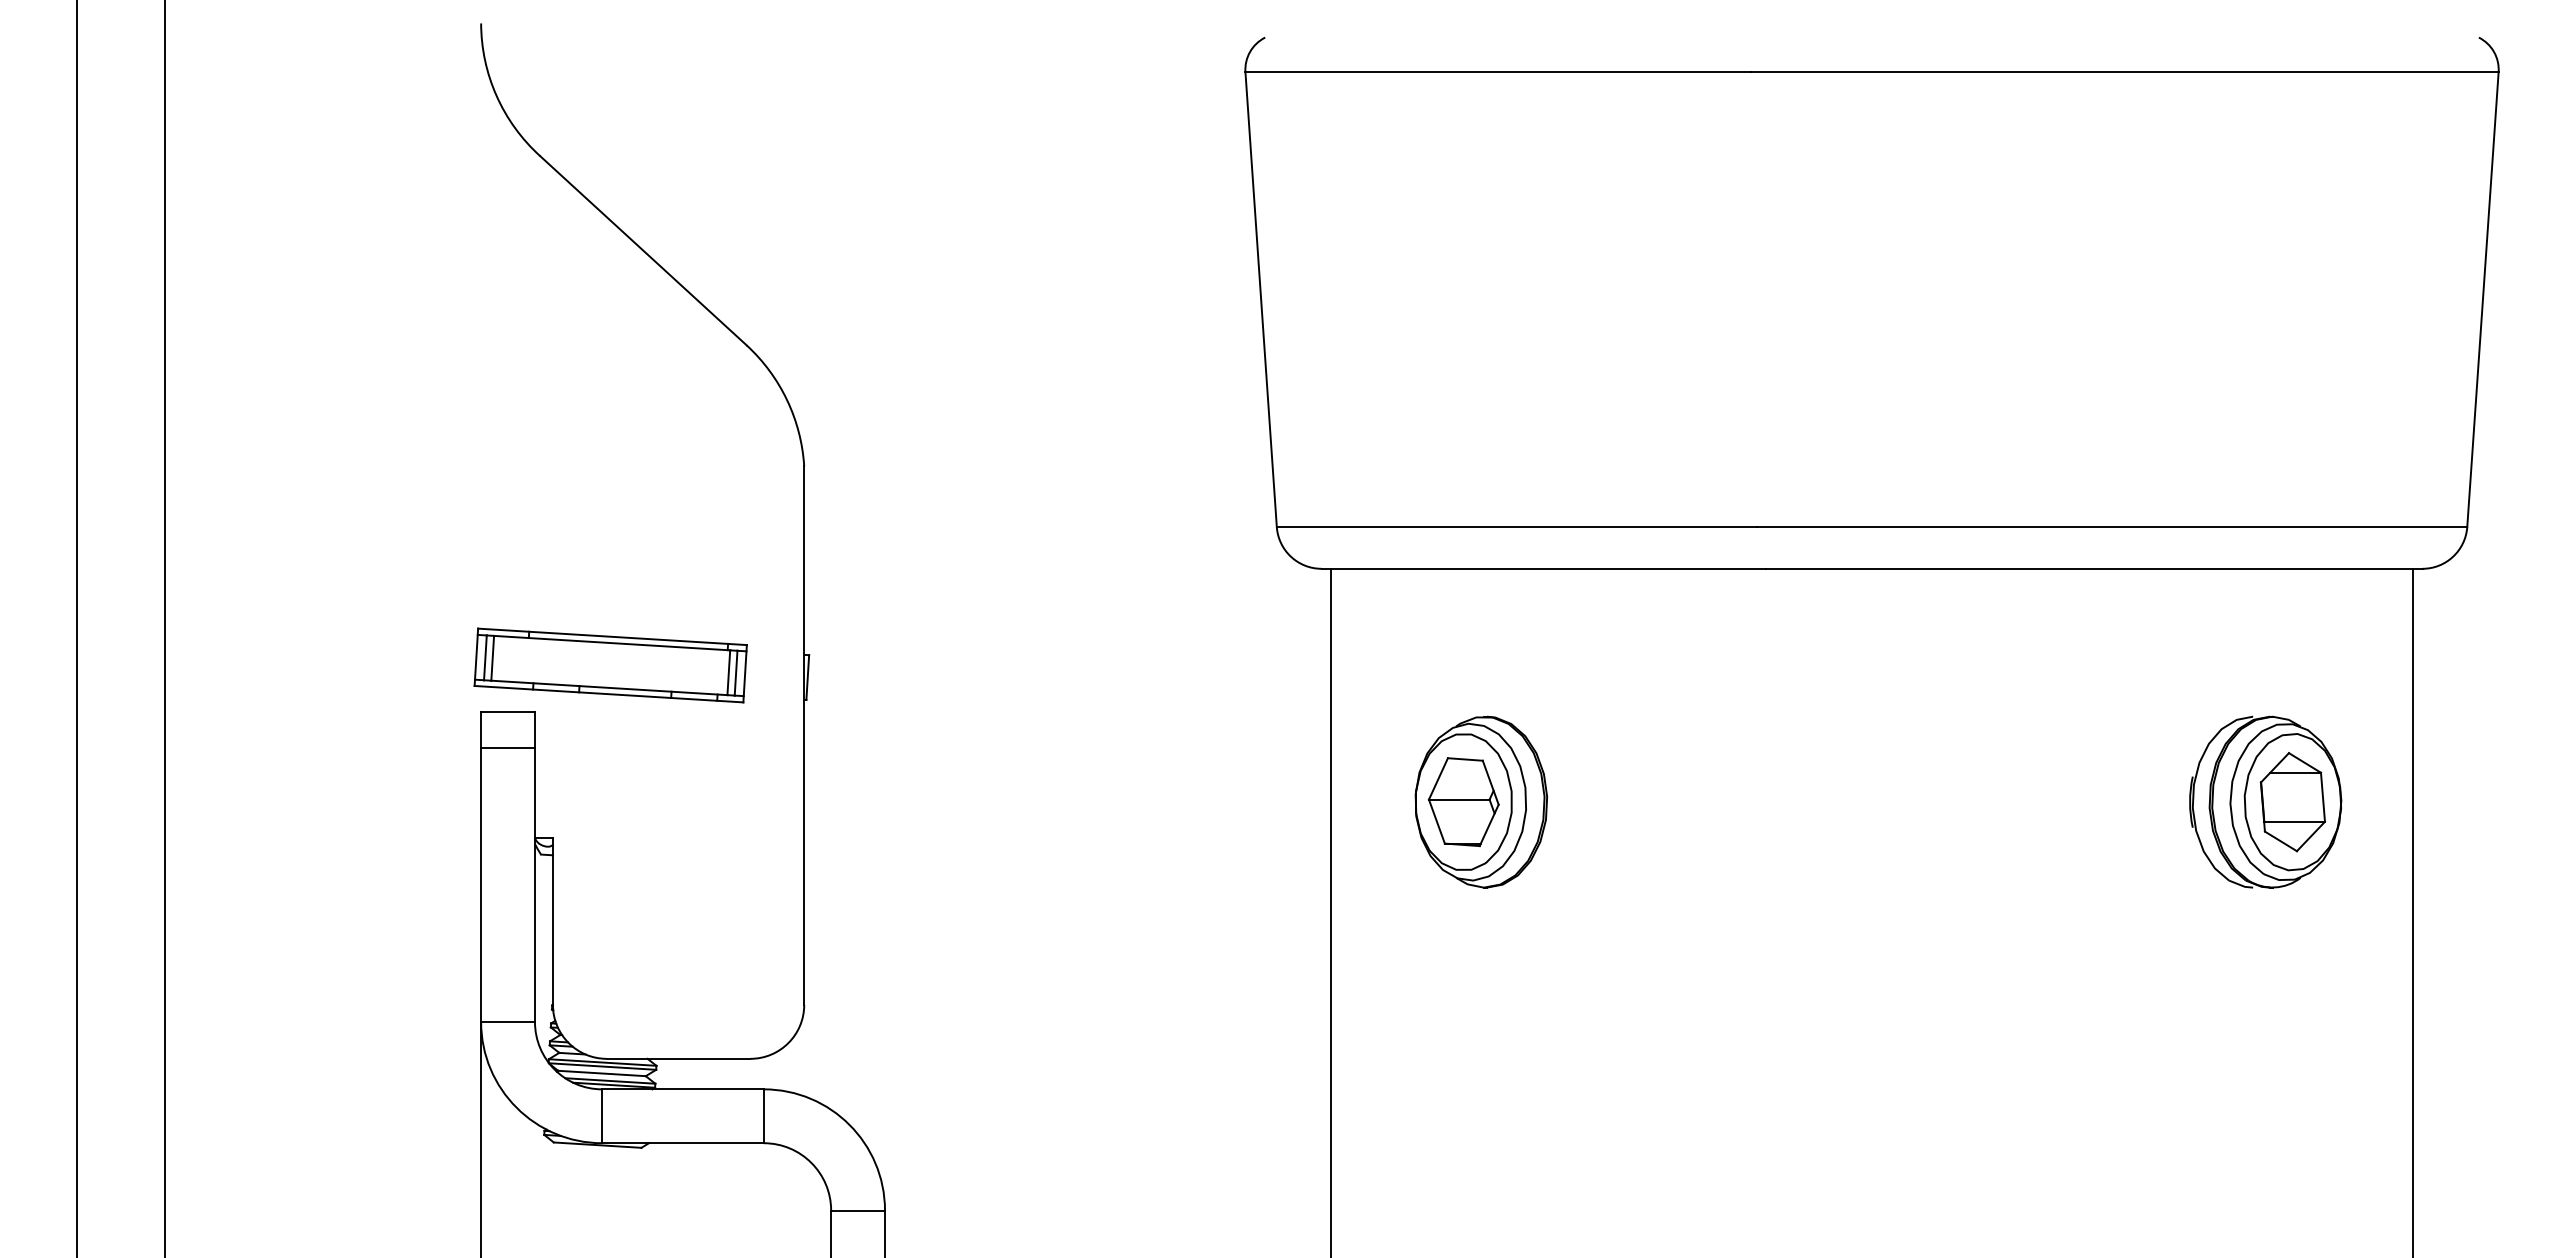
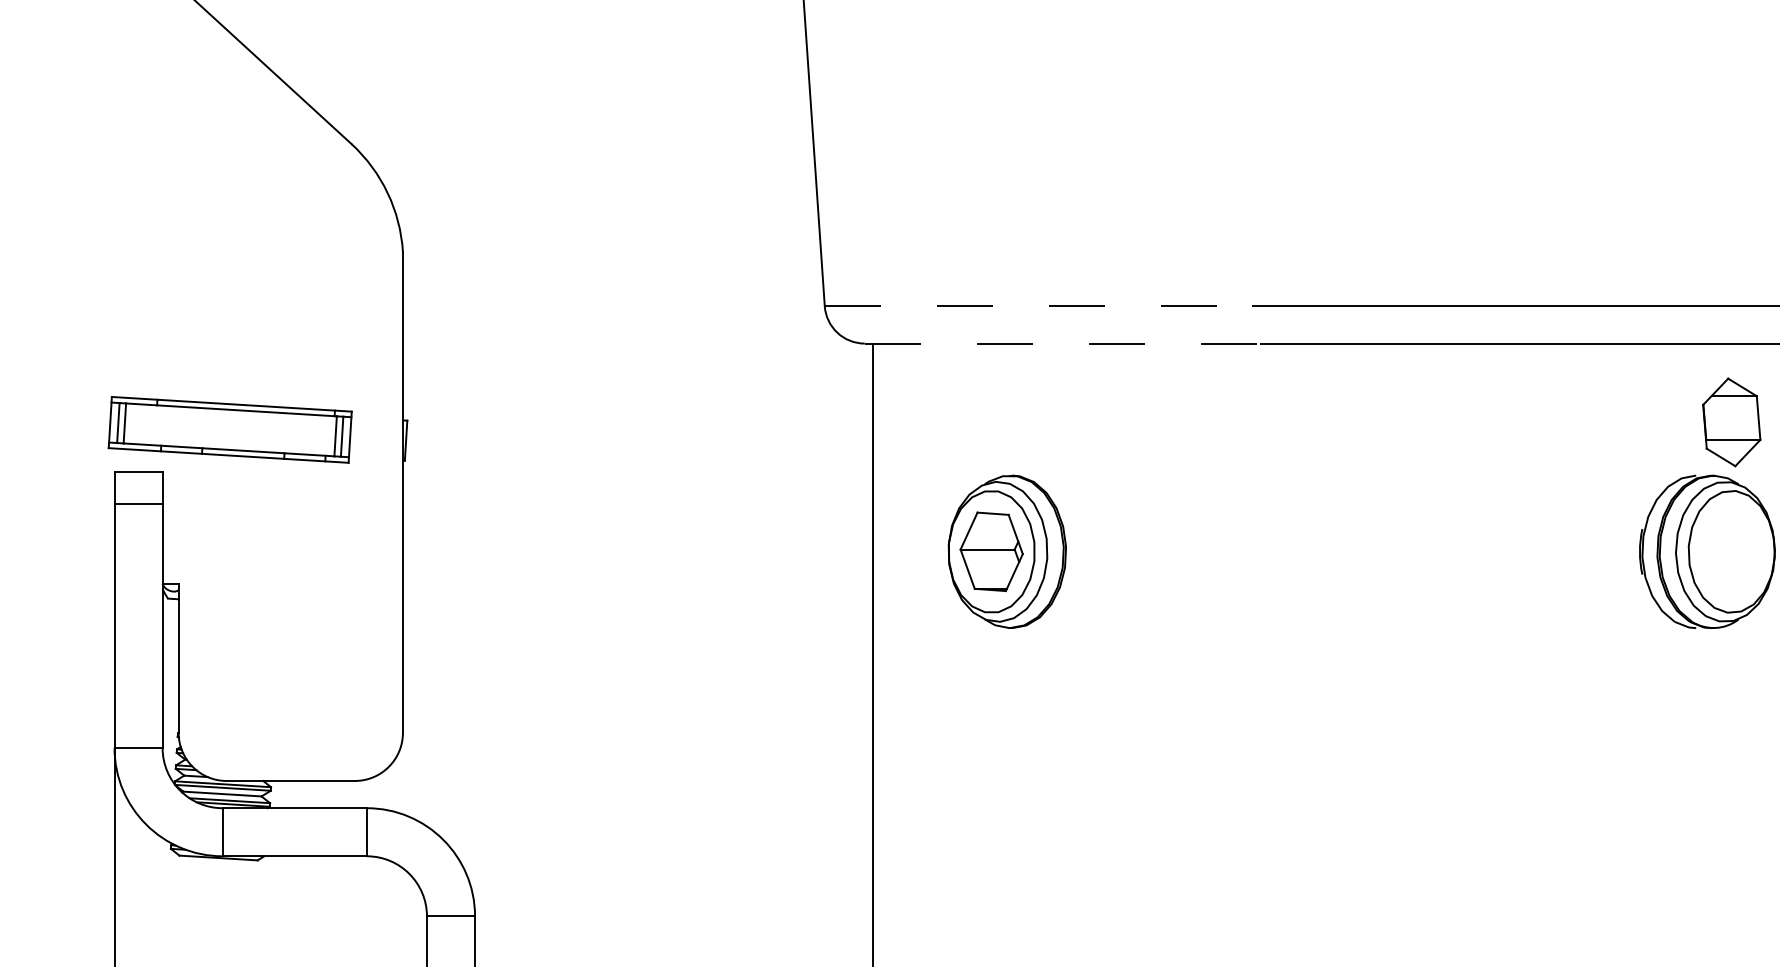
line: (1517, 527) -> (1039, 306), solid -> dashed
line: (1544, 568) -> (1063, 343), solid -> dashed
part: (2292, 802) -> (1731, 422), moved

